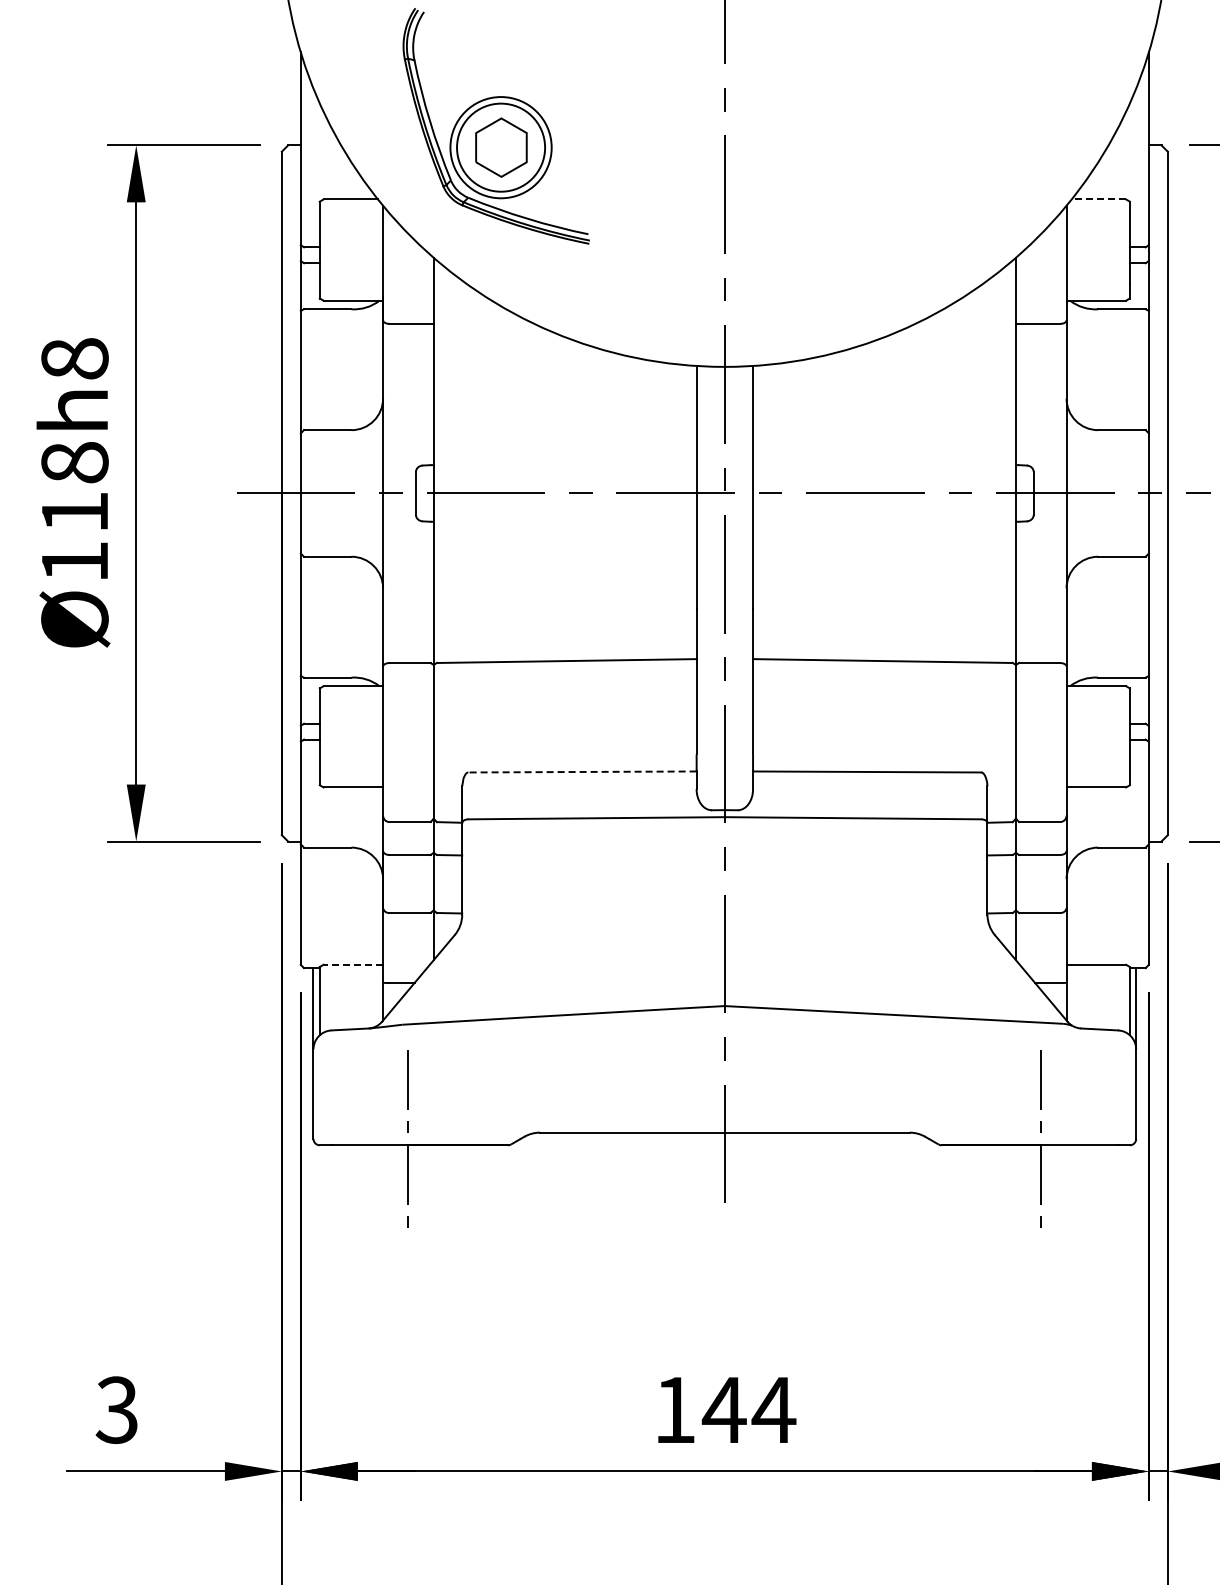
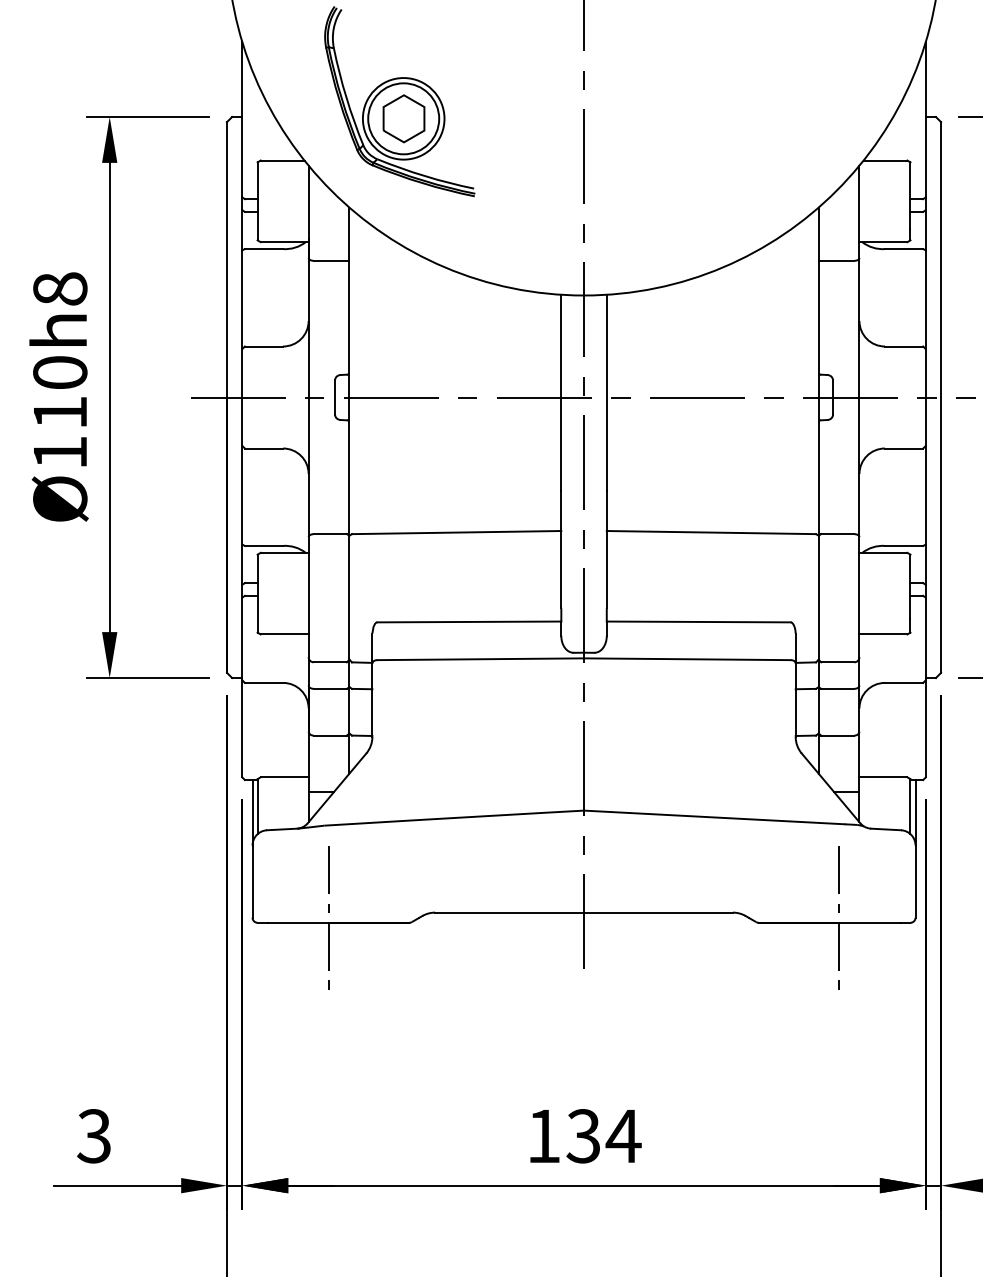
line: (1098, 199) -> (885, 160), dashed -> solid
text: (74, 462) -> (59, 372), Ø118h8 -> Ø110h8
line: (581, 771) -> (468, 621), dashed -> solid
line: (353, 964) -> (284, 777), dashed -> solid
text: (723, 1410) -> (582, 1136), 144 -> 134

